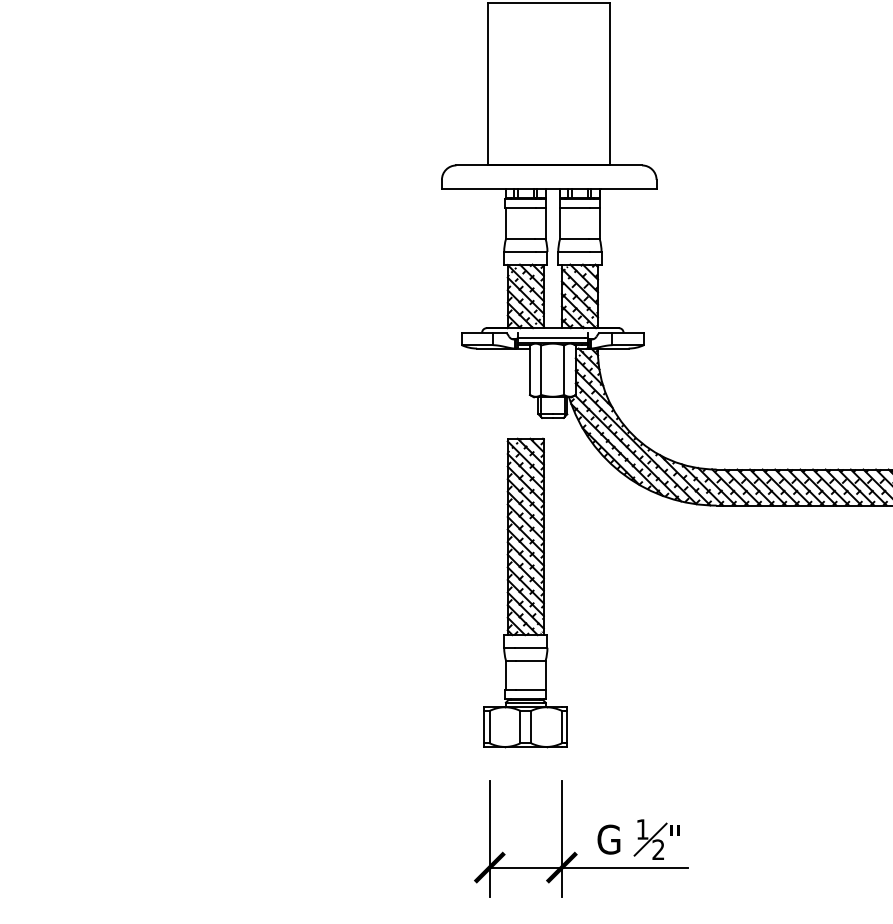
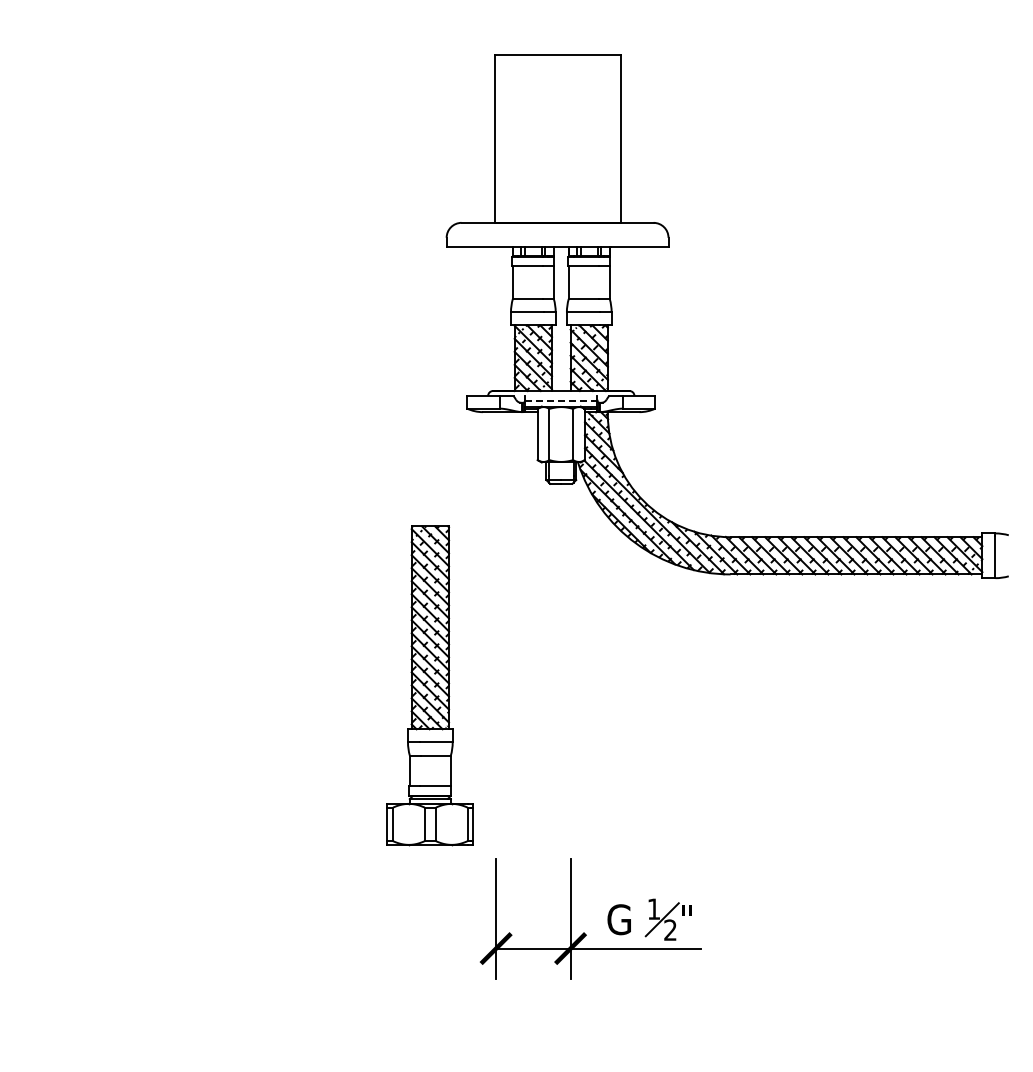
line: (552, 337) -> (560, 400), solid -> dashed
part: (524, 592) -> (429, 685), moved

